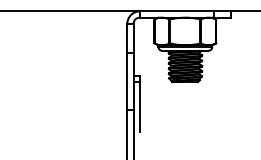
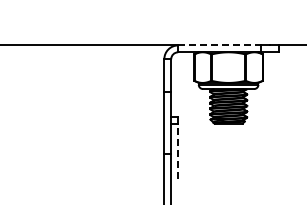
line: (177, 11) -> (219, 45), solid -> dashed
line: (140, 107) -> (178, 151), solid -> dashed

